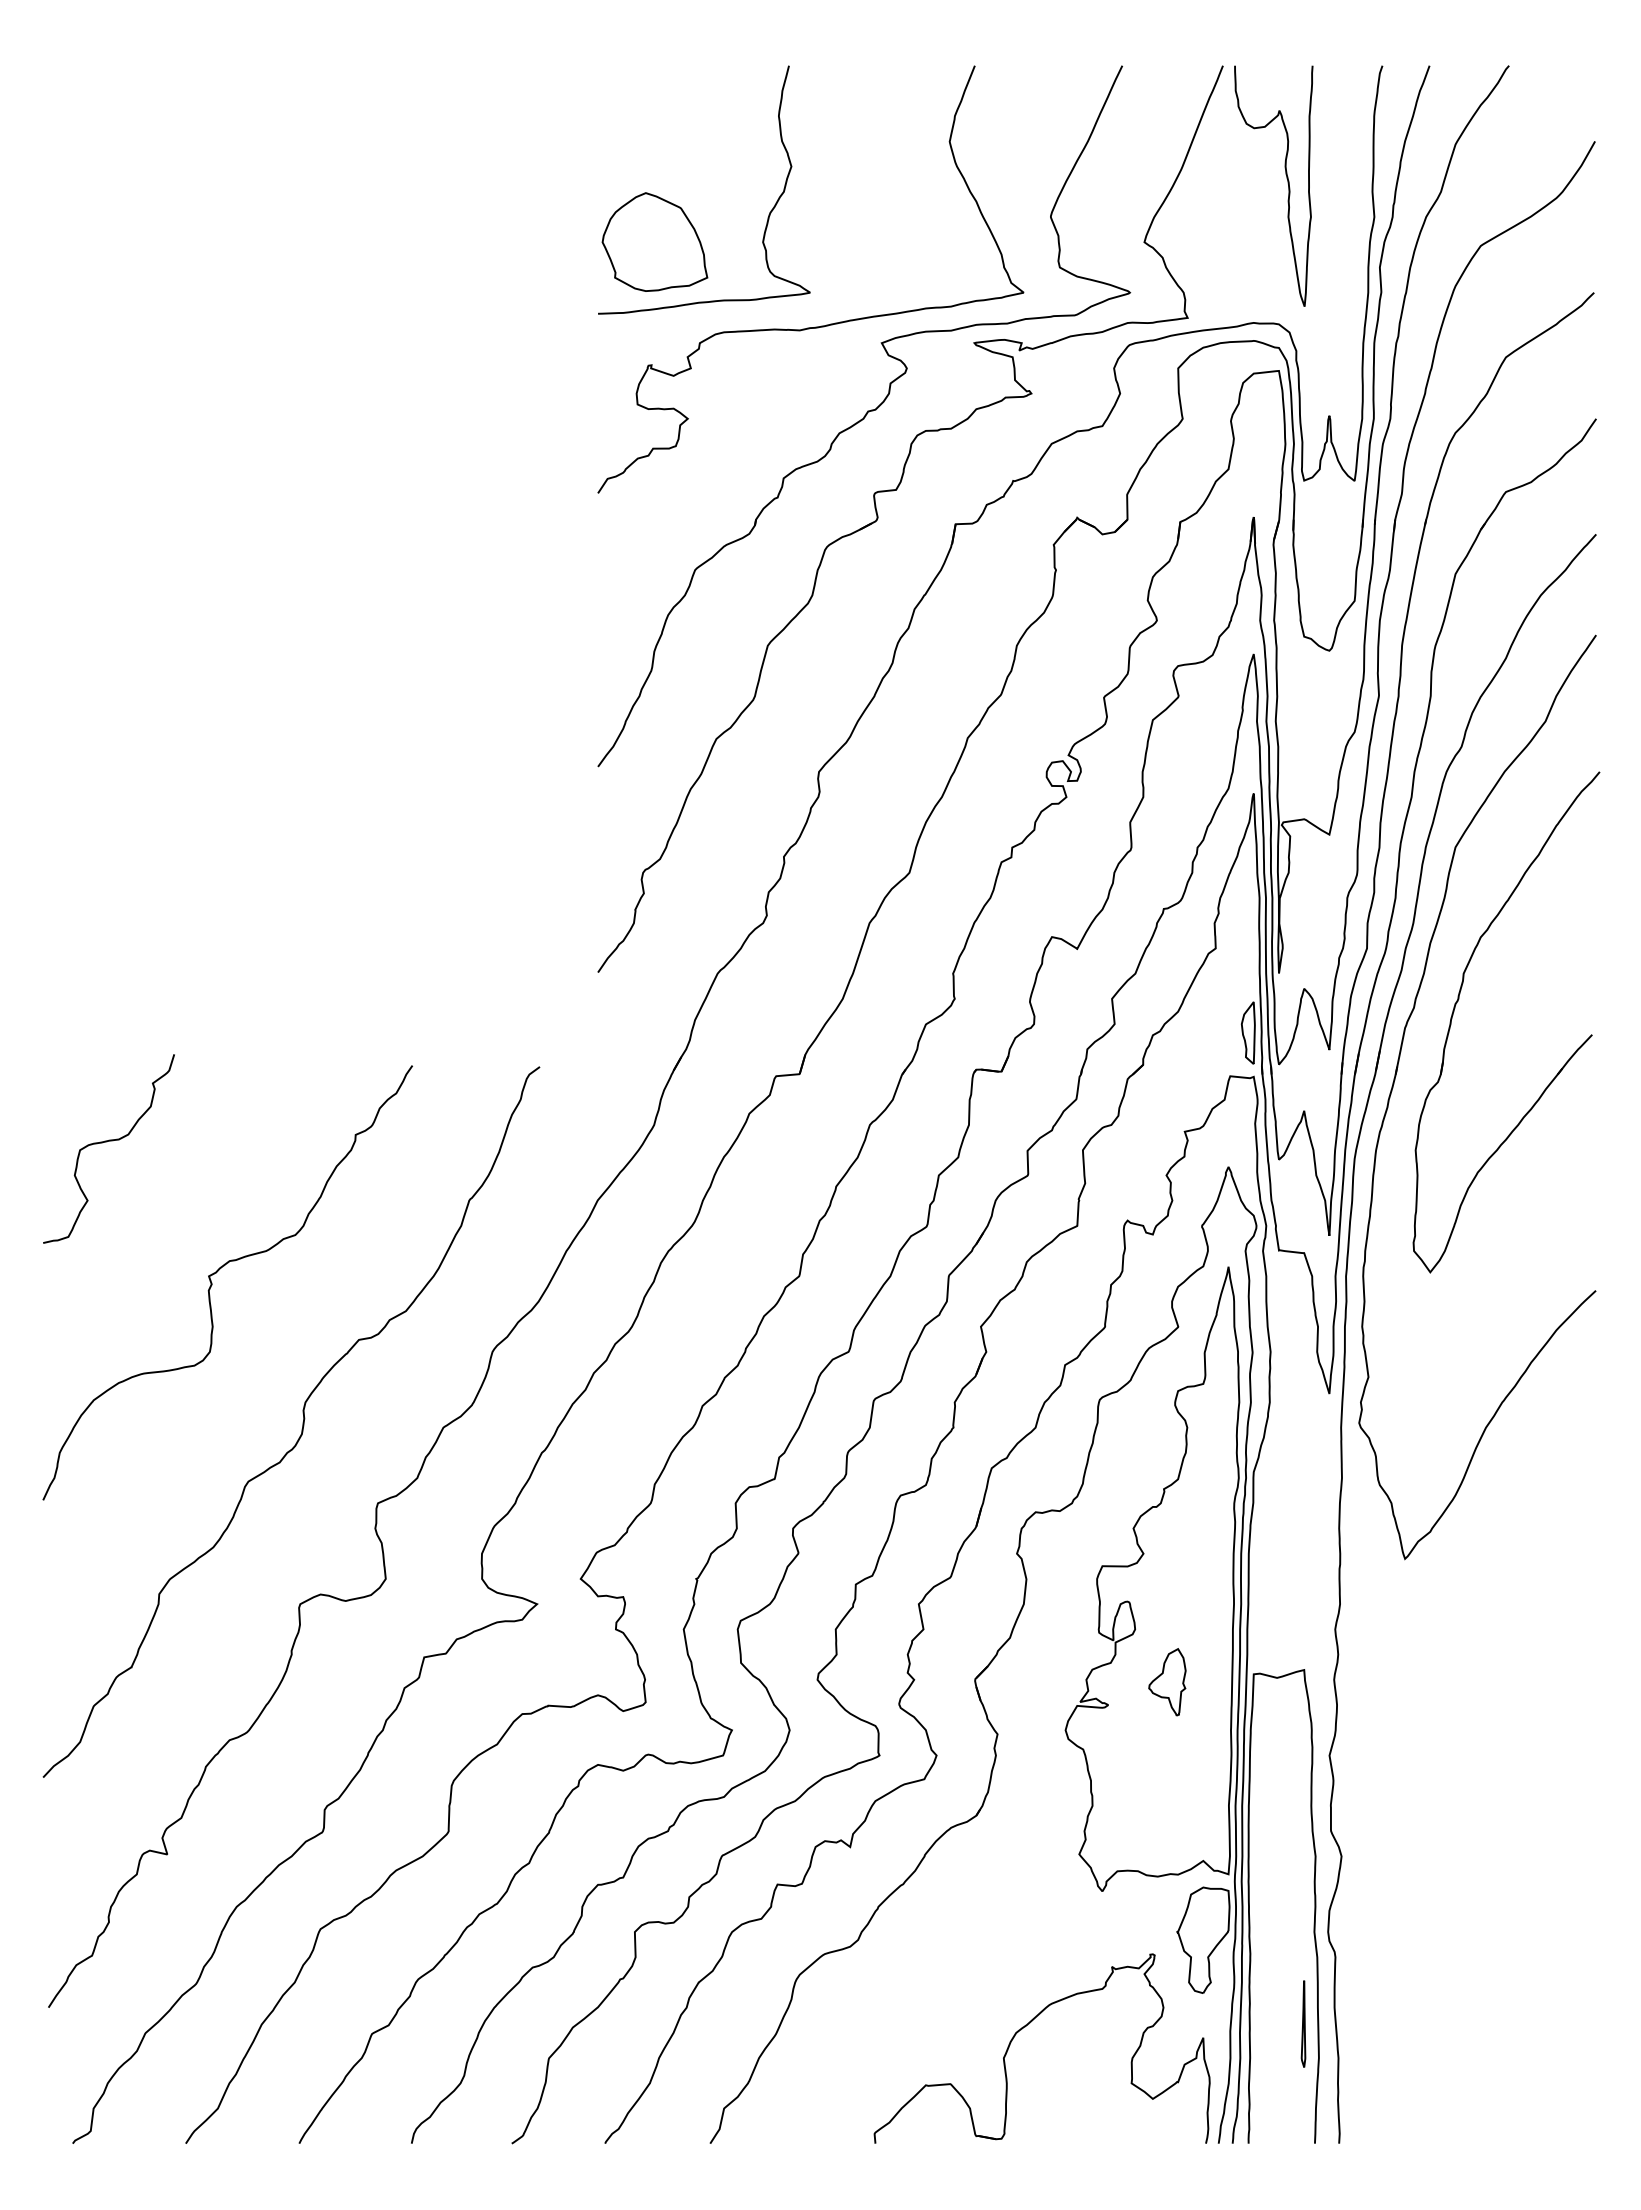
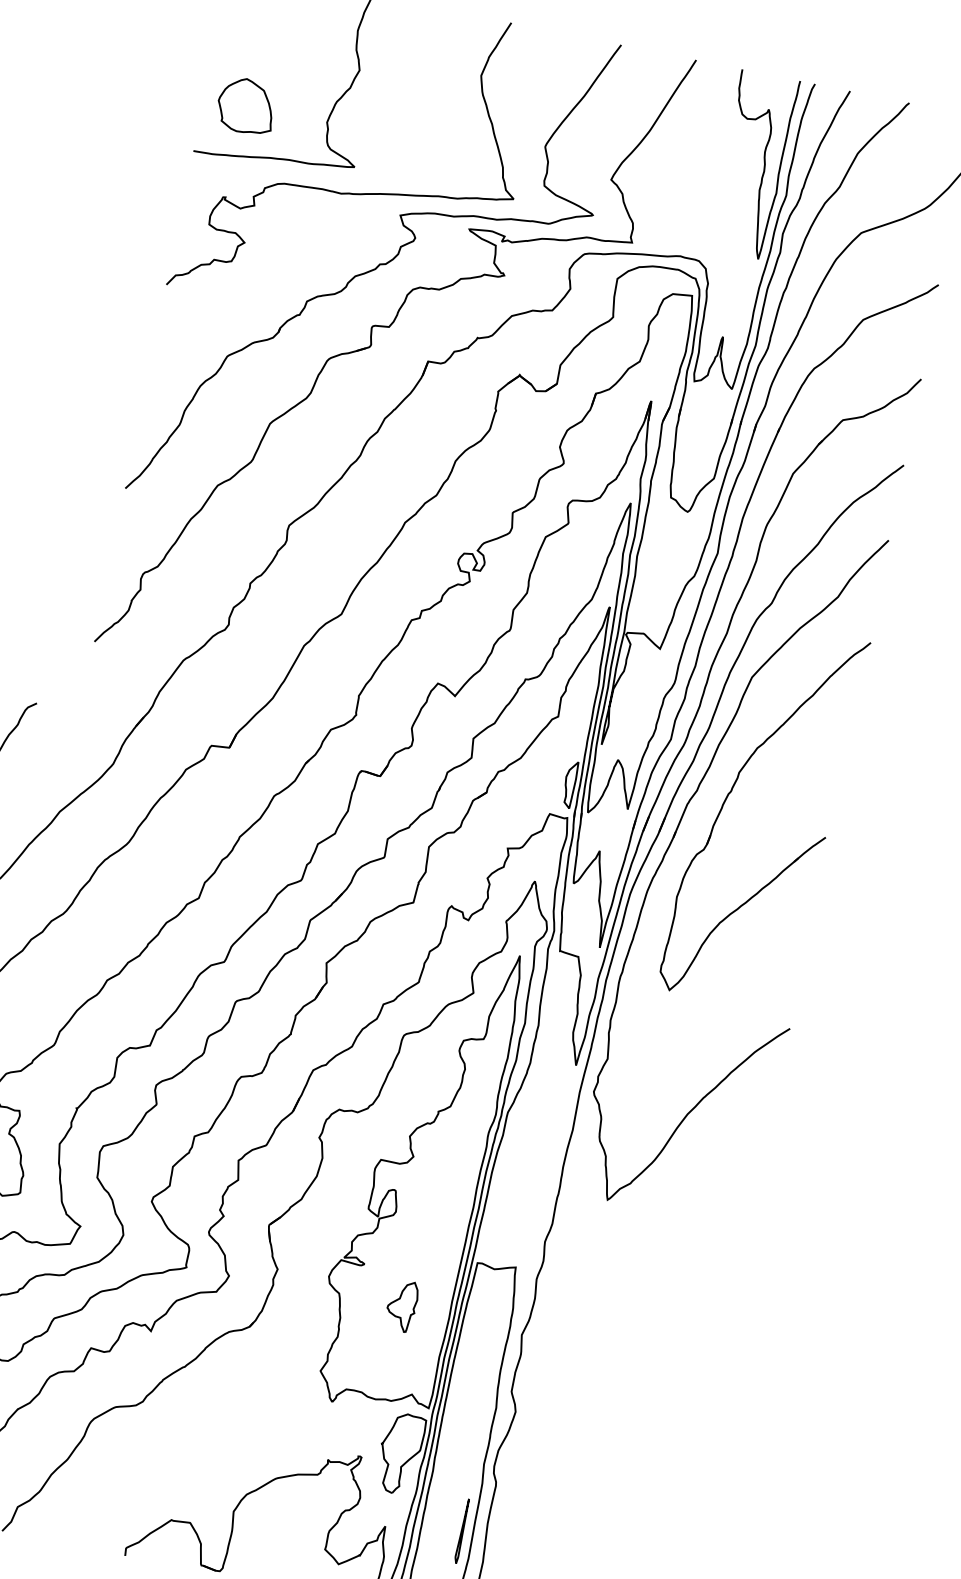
curve: (1287, 183) -> (763, 165), moved
part: (654, 241) -> (246, 105), size x0.71
part: (1167, 1682) -> (402, 1306), moved

